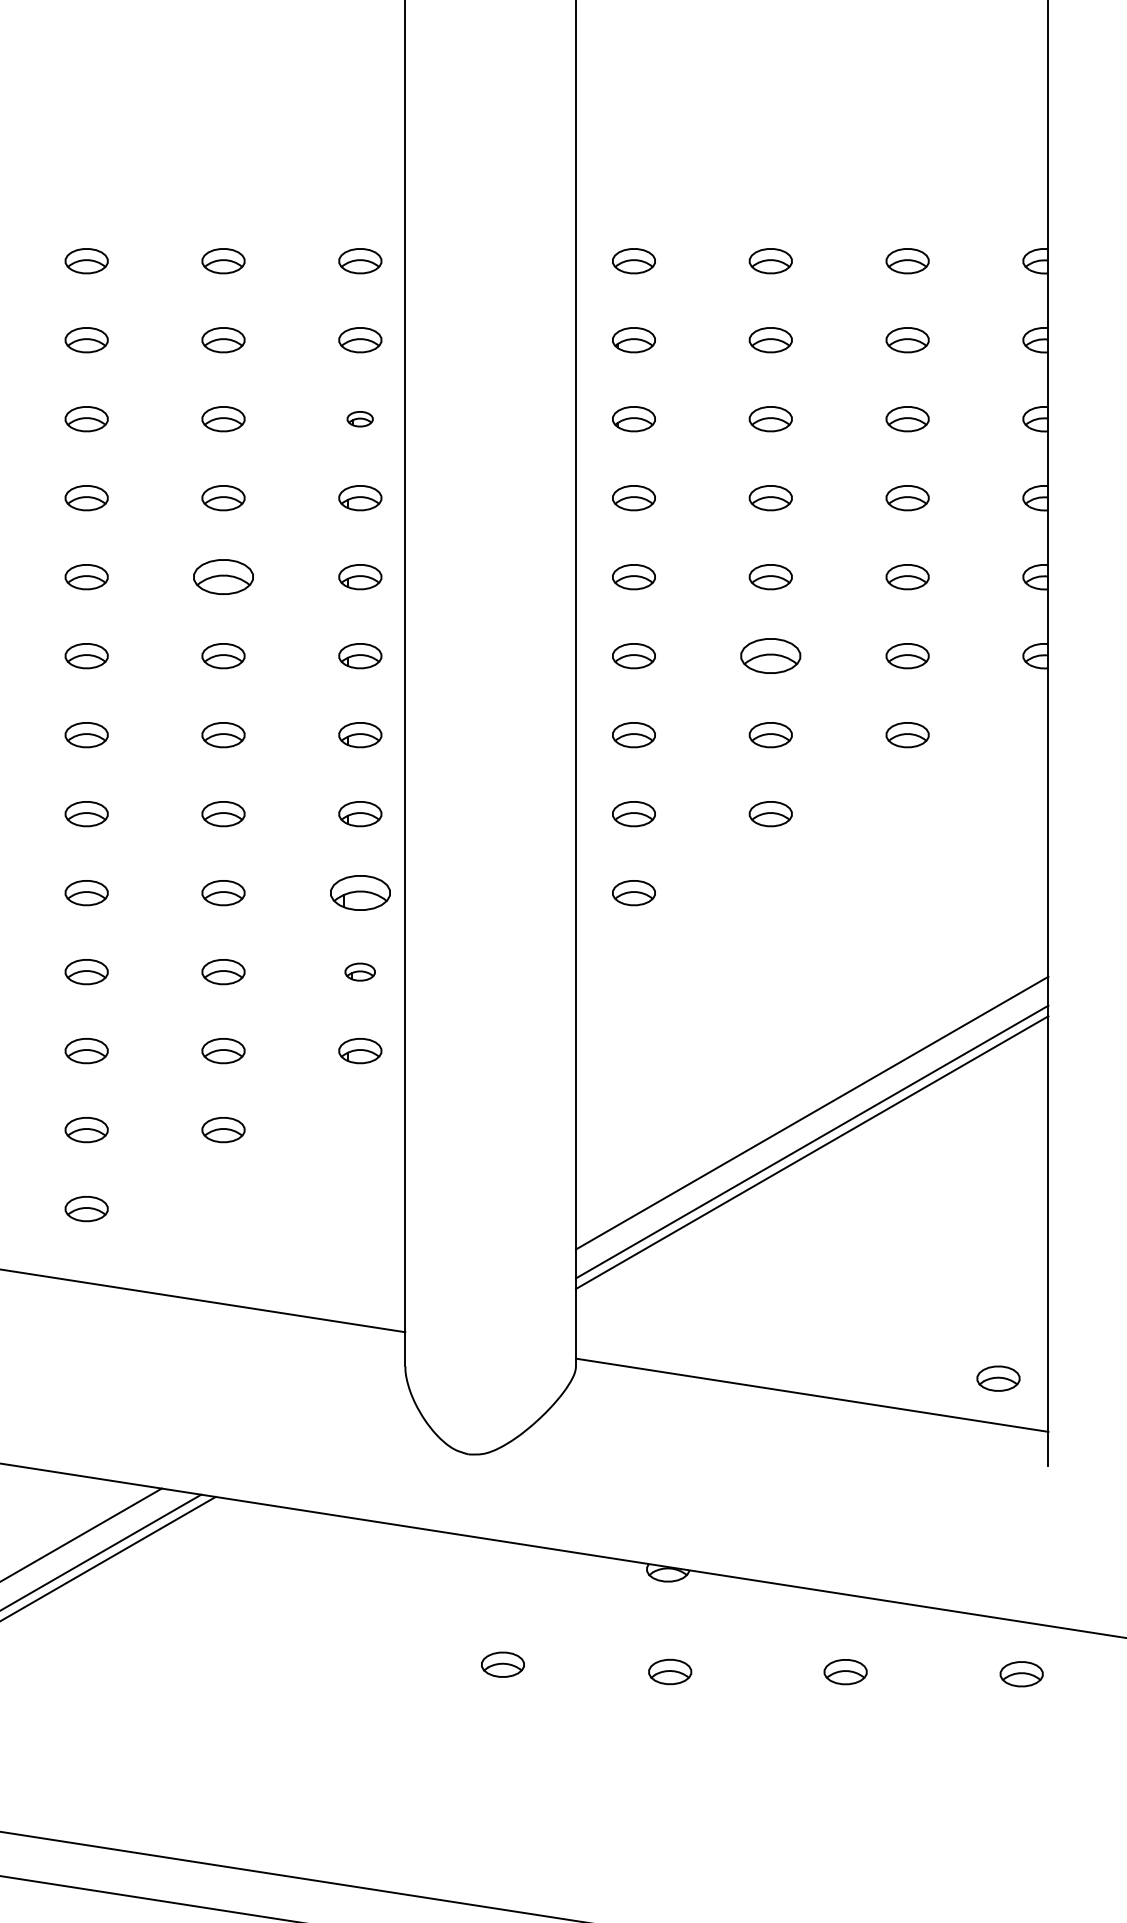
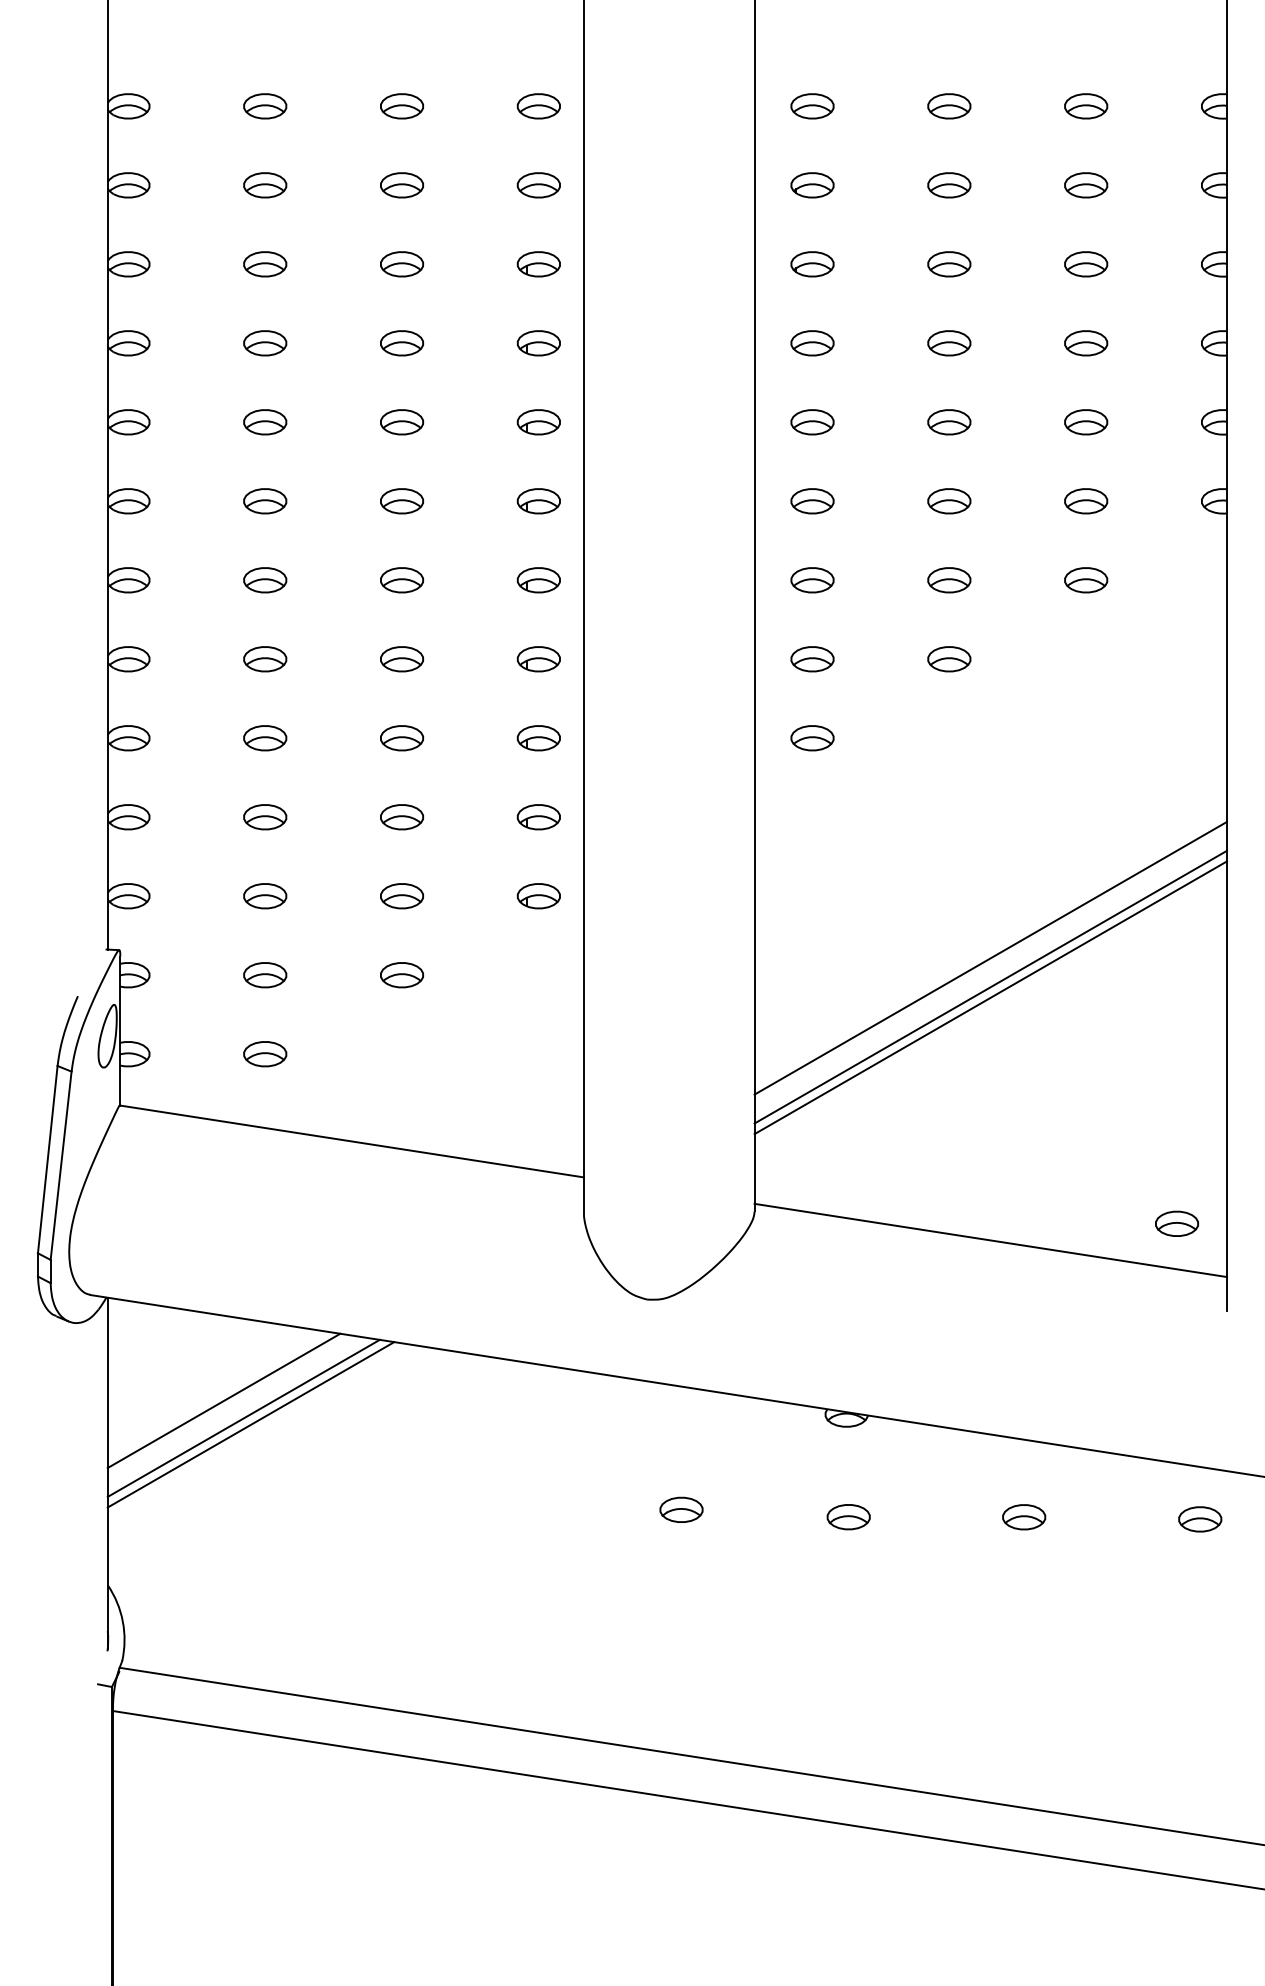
part: (359, 419) -> (538, 264), size x1.67
part: (222, 577) -> (401, 422), size x0.71
part: (770, 656) -> (949, 501), size x0.71
part: (359, 893) -> (538, 738), size x0.71
part: (359, 972) -> (538, 817), size x1.43

